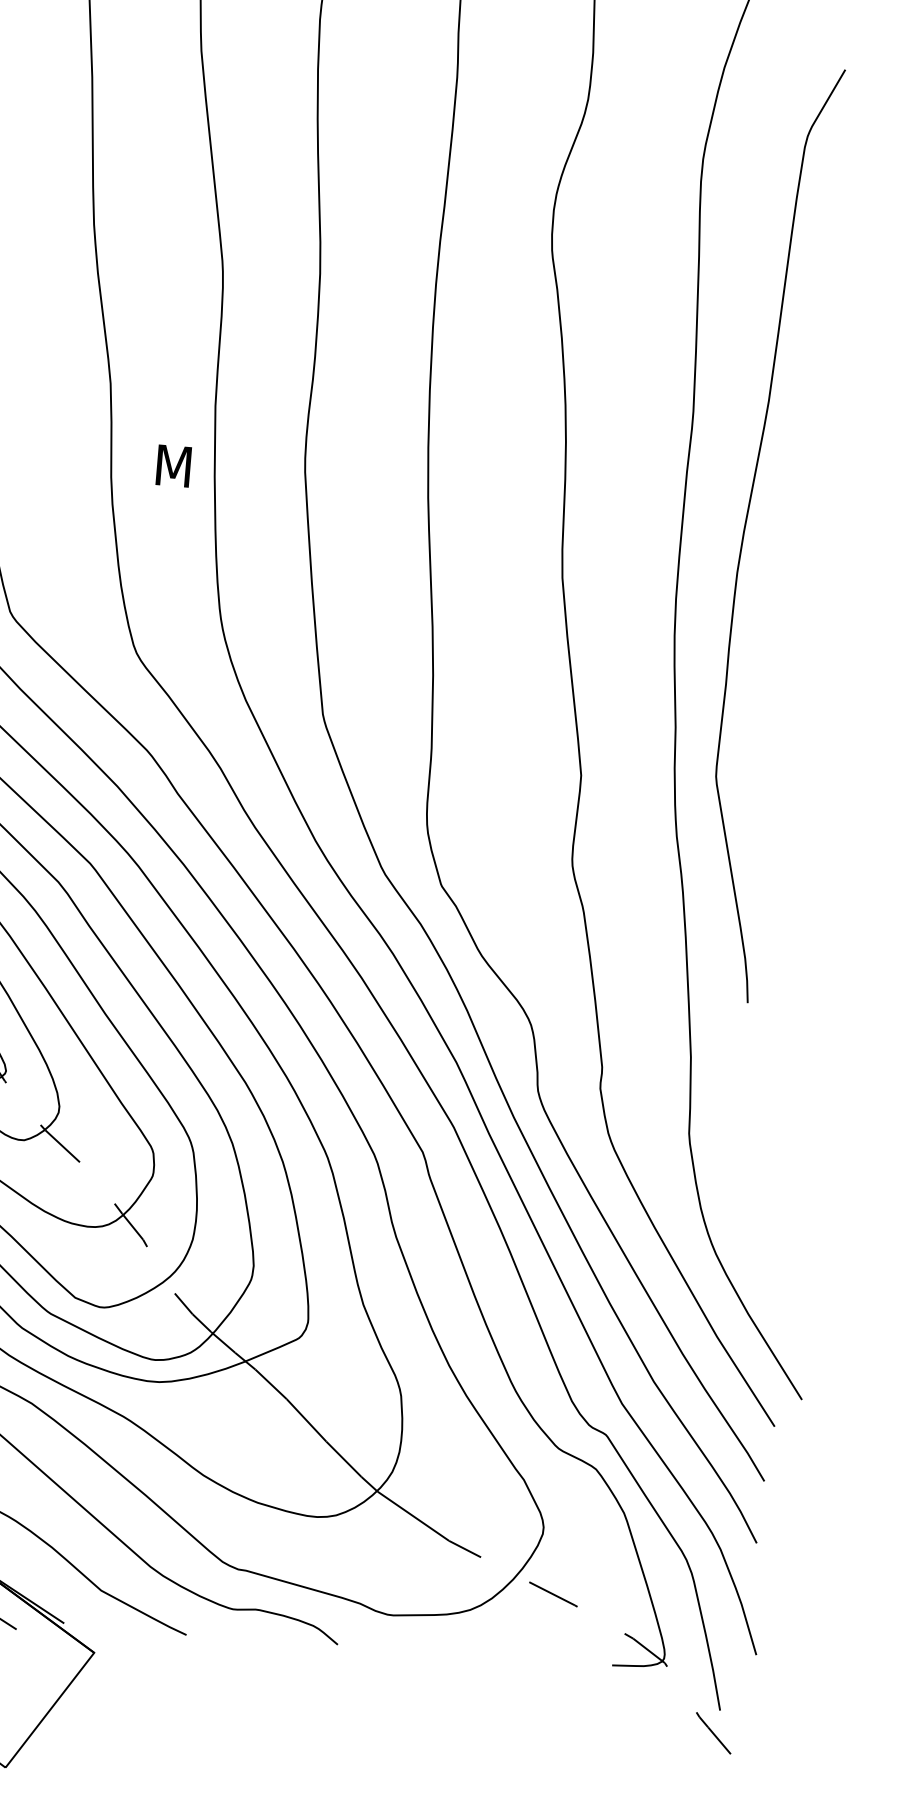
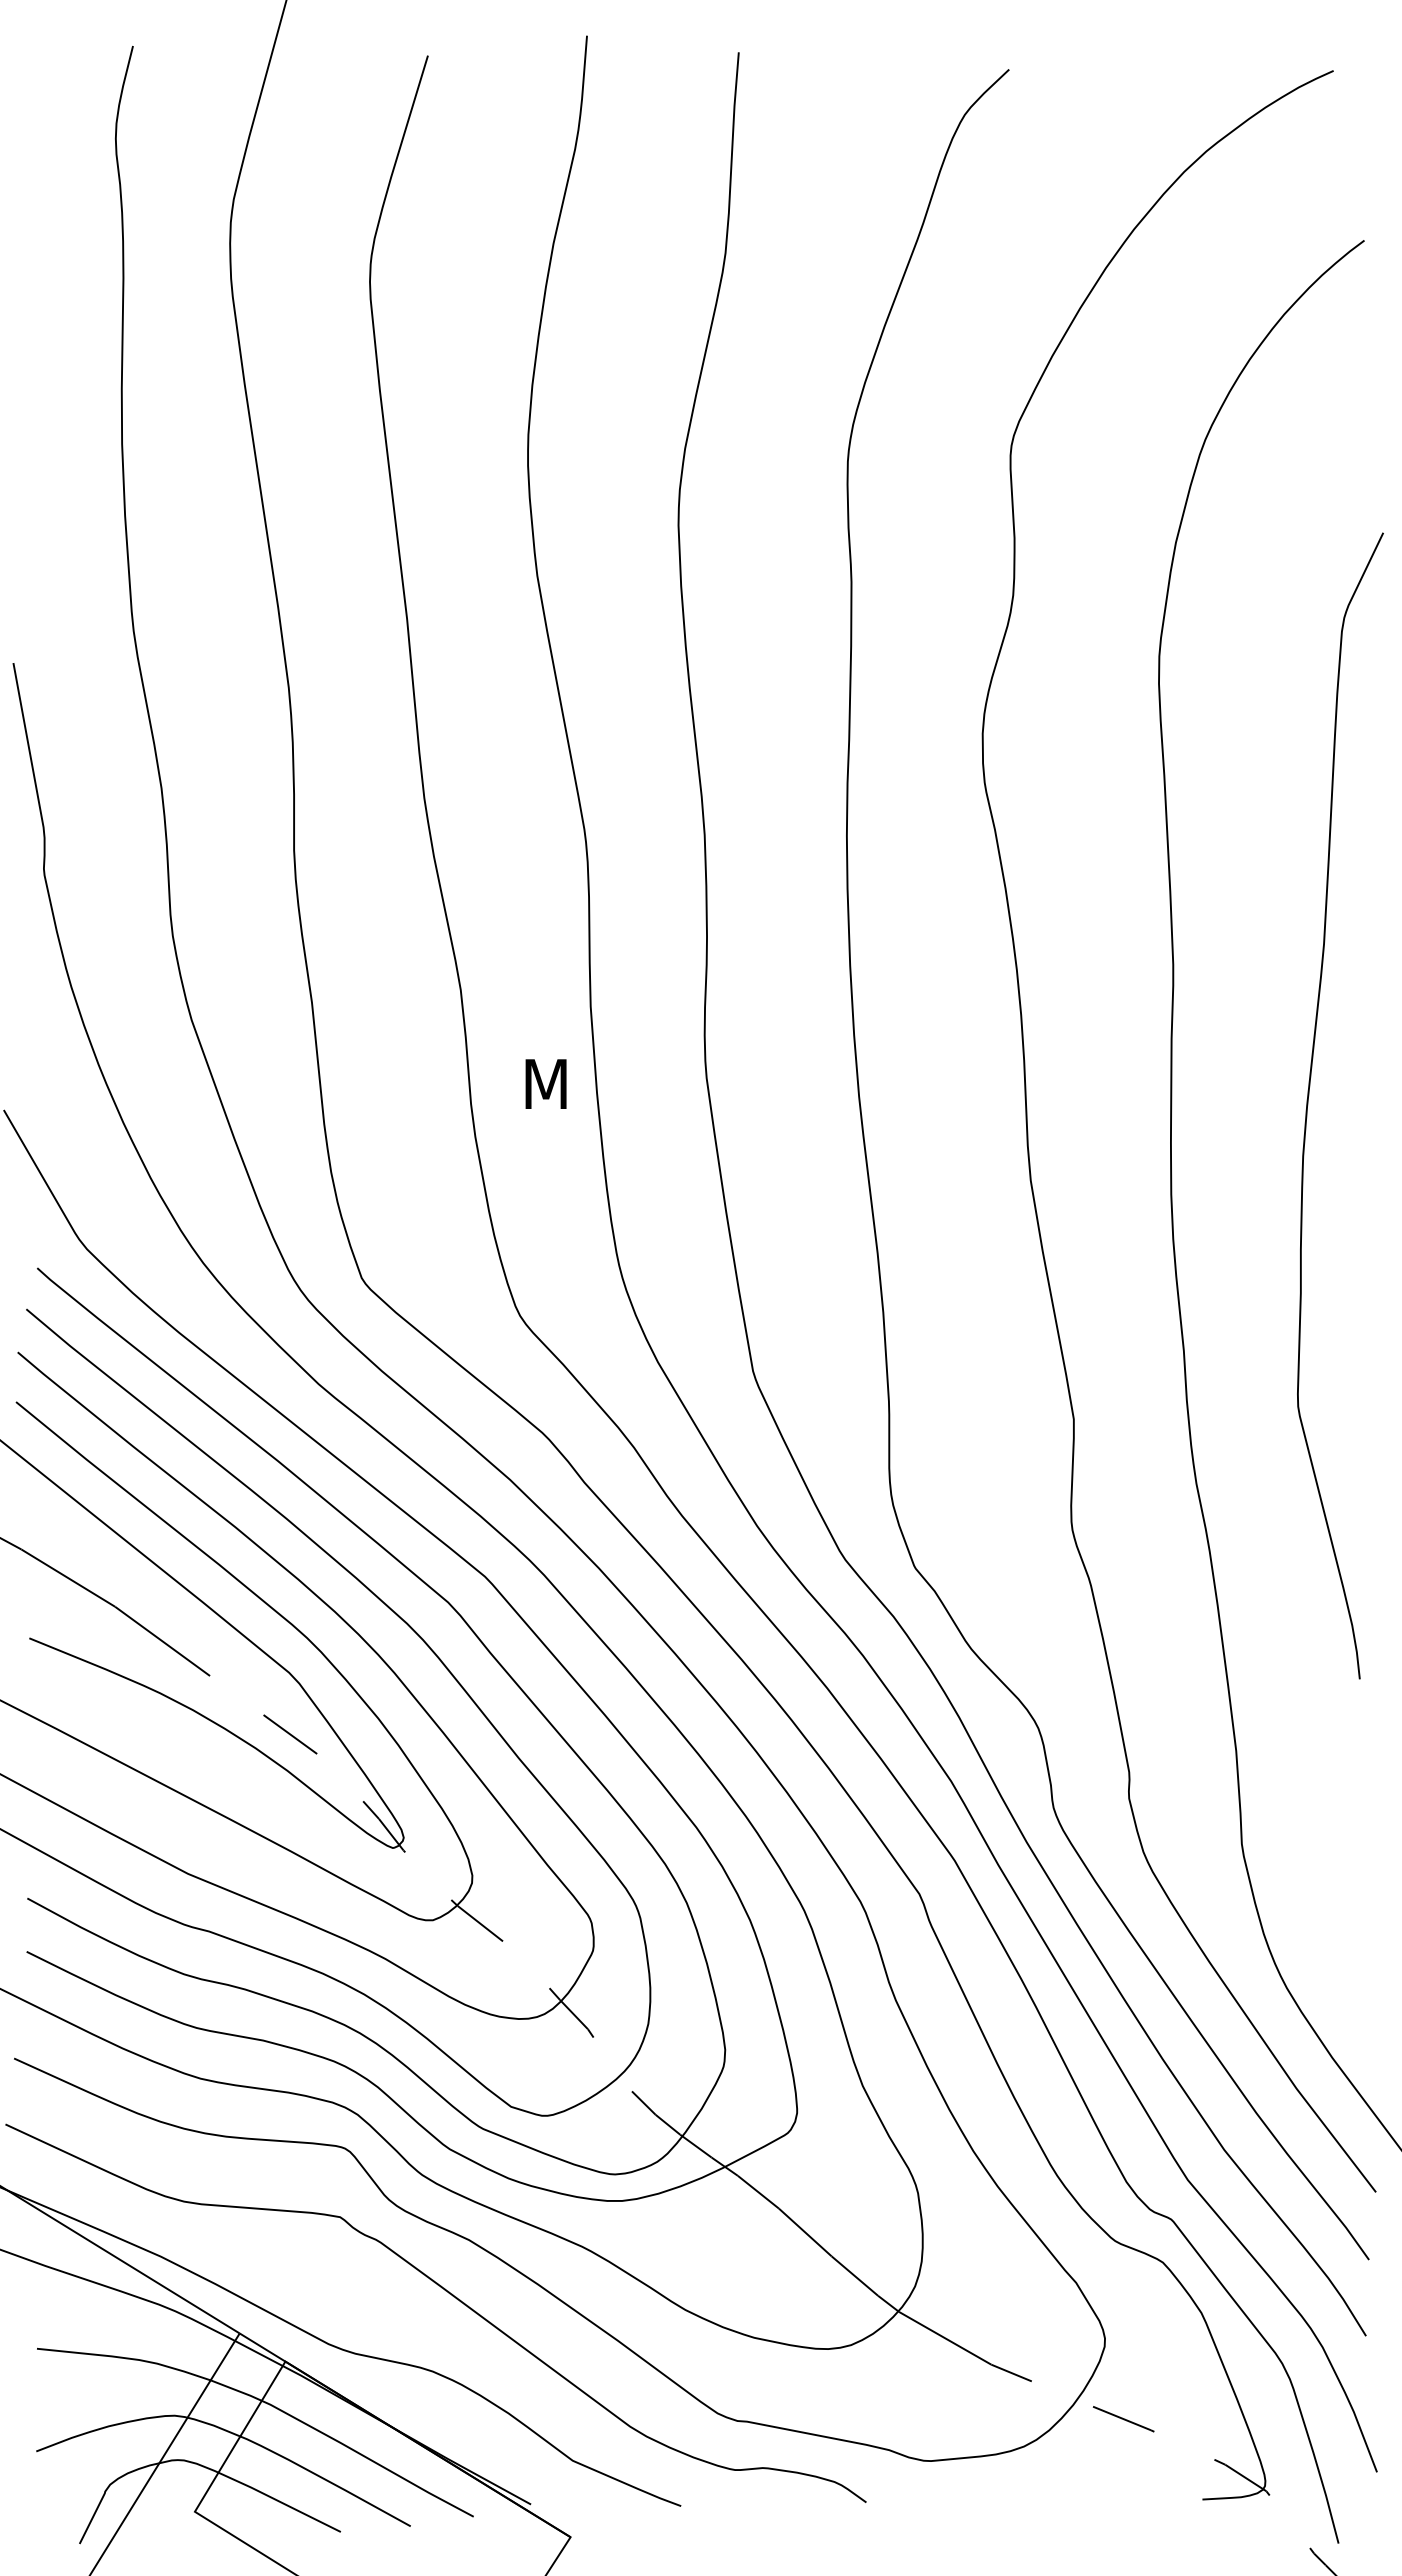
curve: (745, 531) -> (1308, 1105), moved

